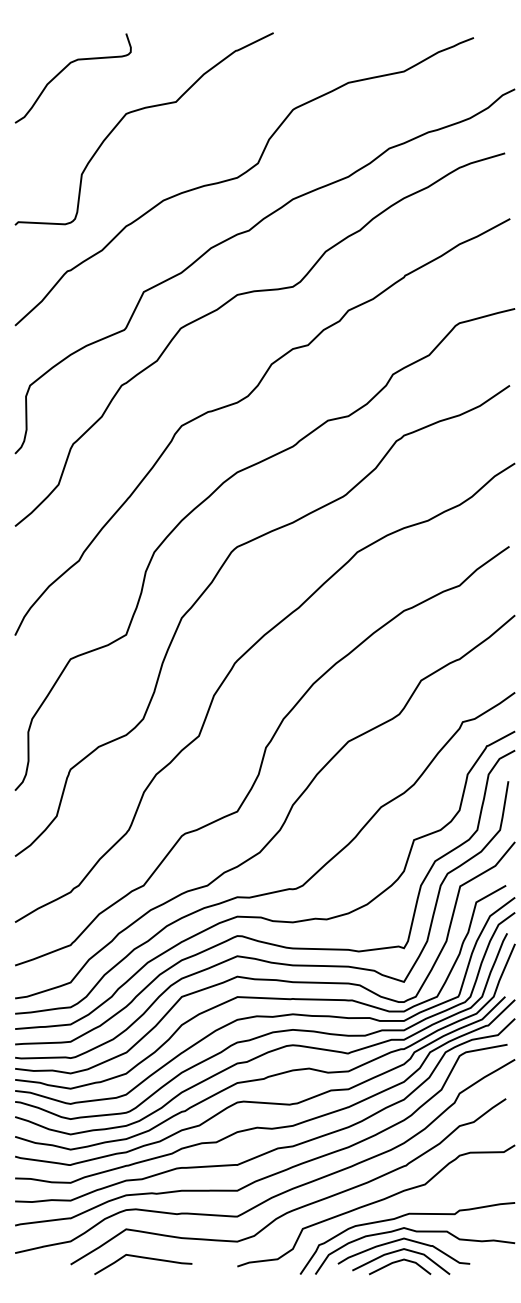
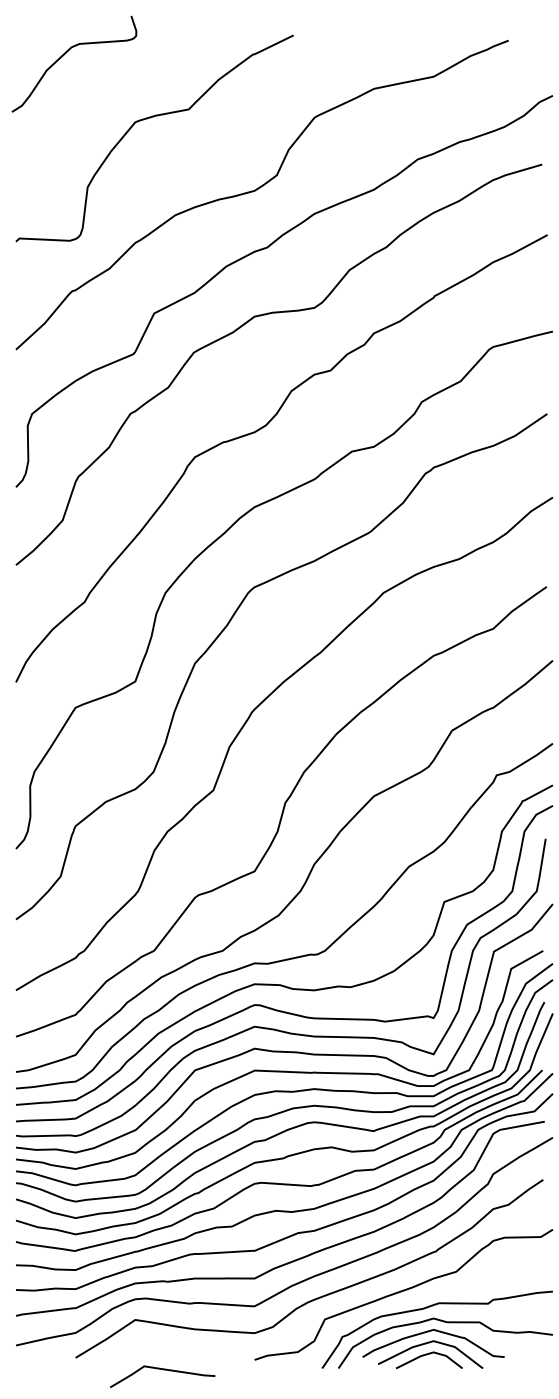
curve: (64, 69) -> (65, 54), moved
curve: (143, 1258) -> (162, 1370), moved

